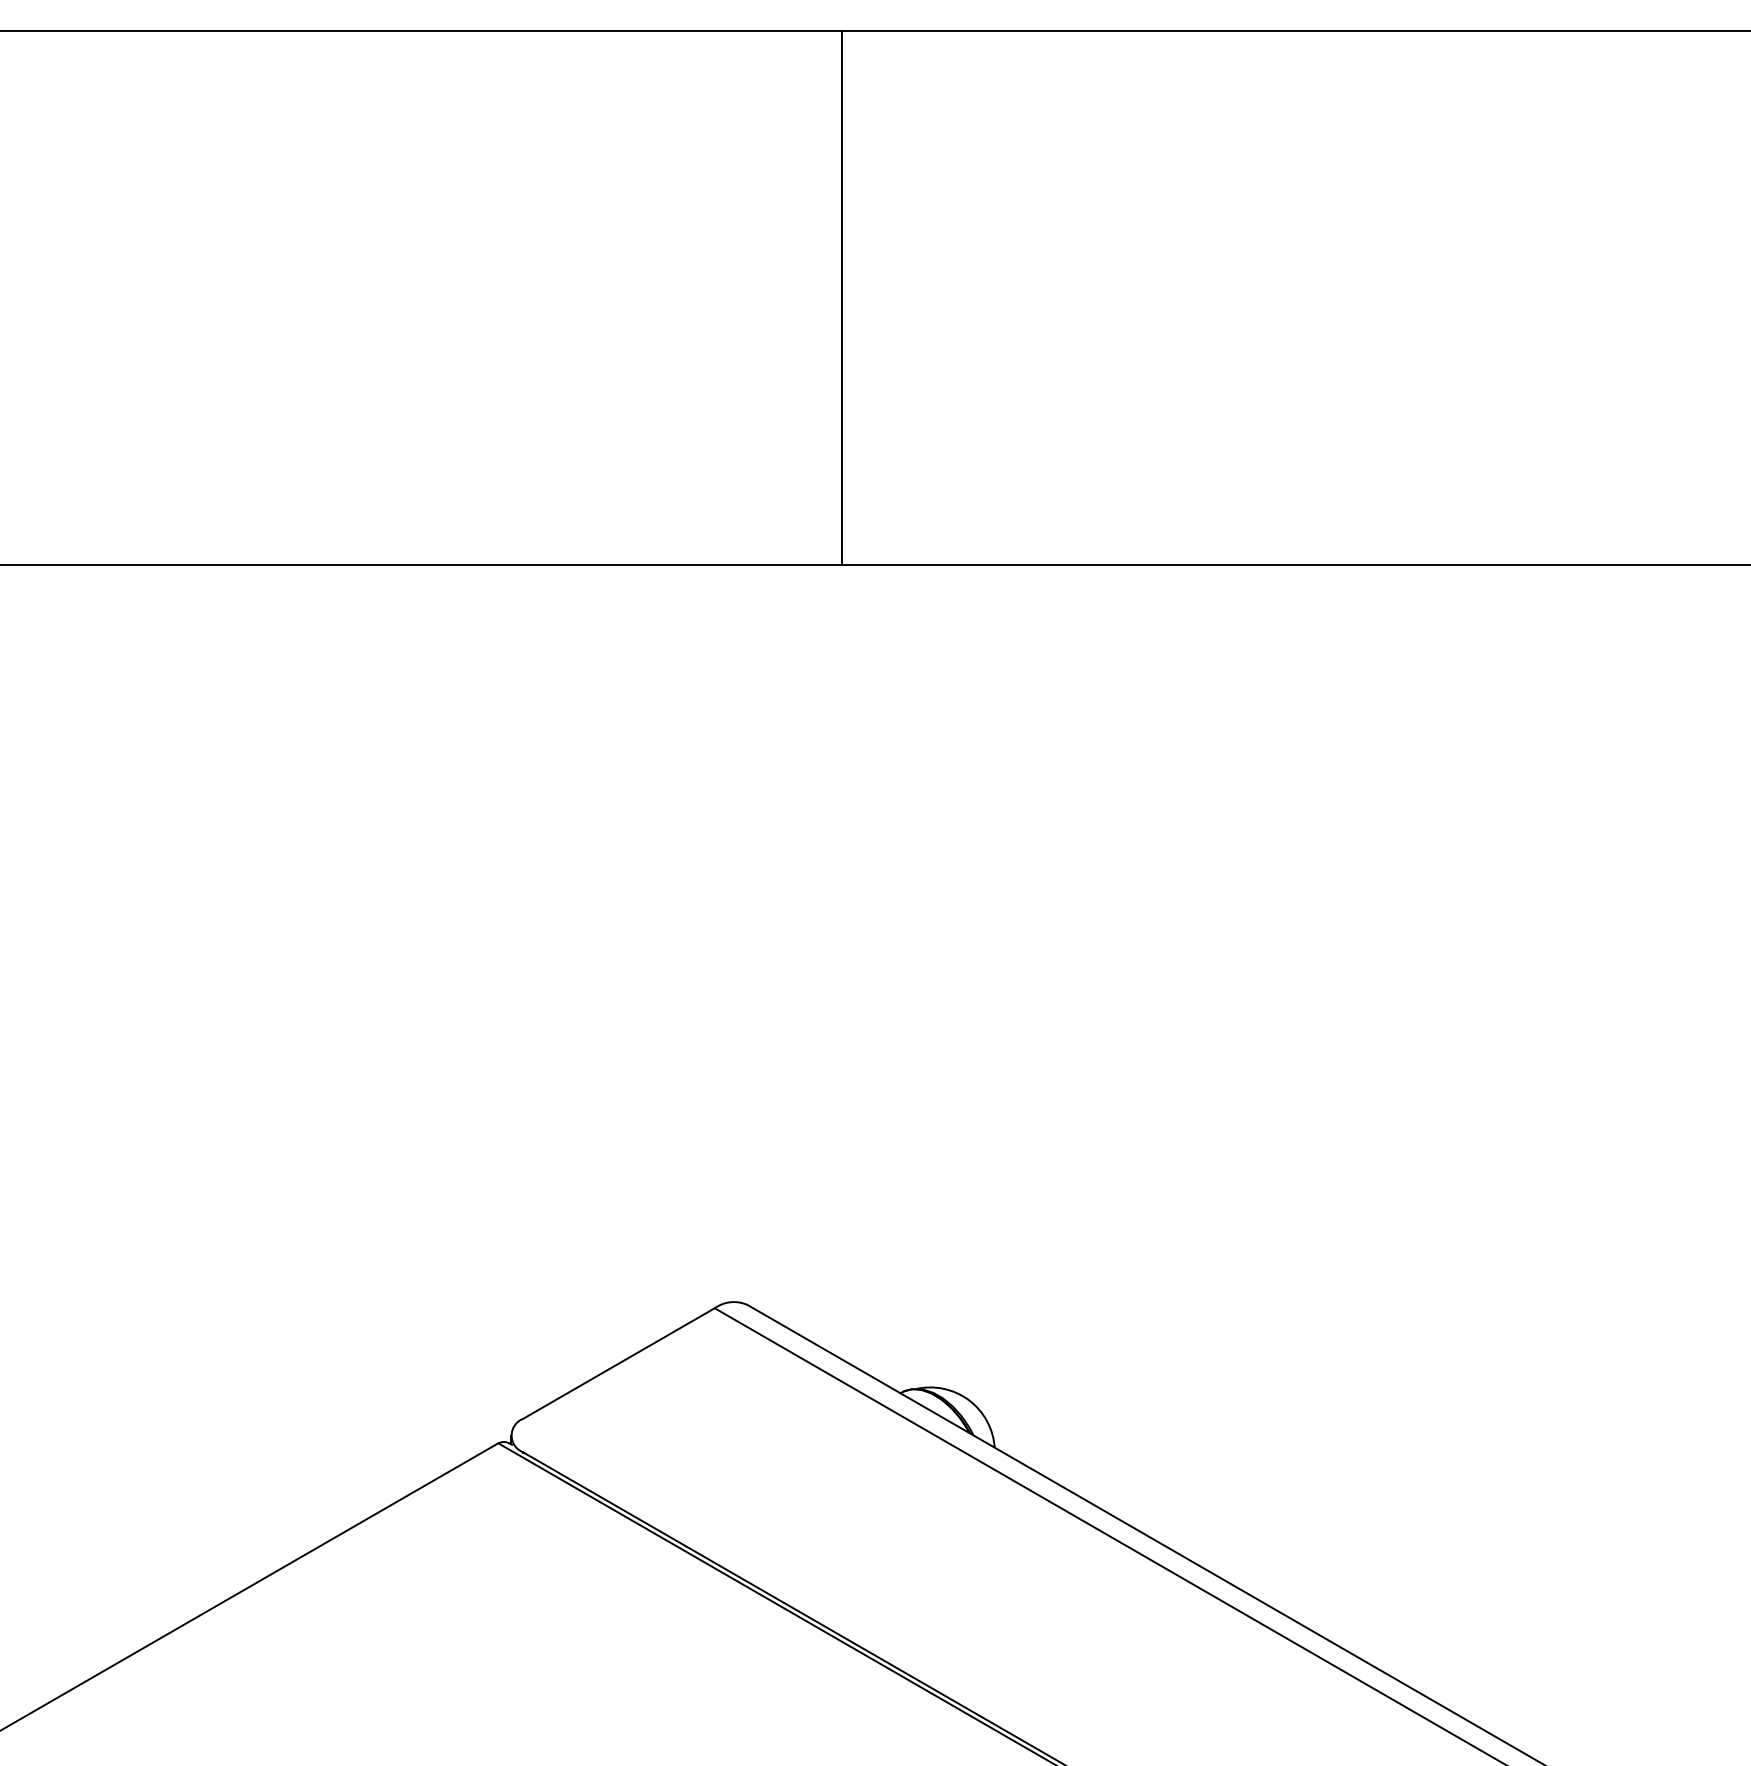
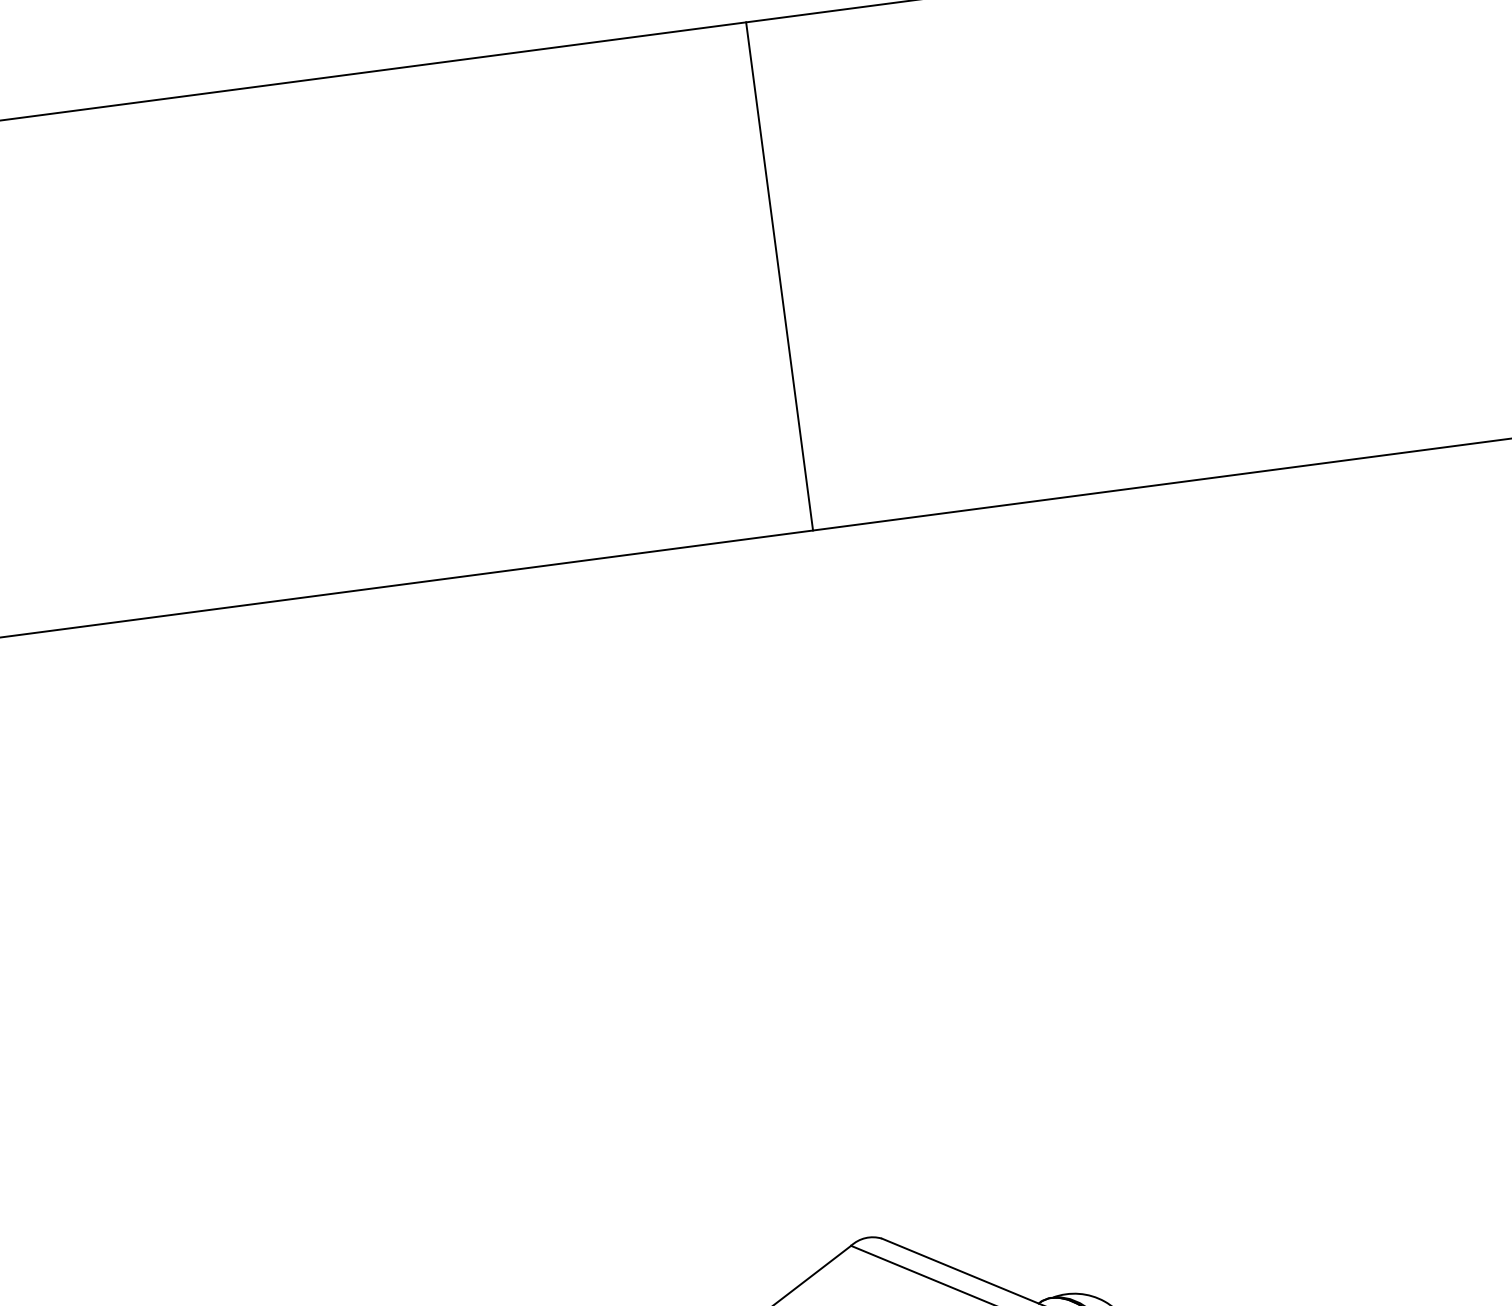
line: (841, 297) -> (779, 275), moved

